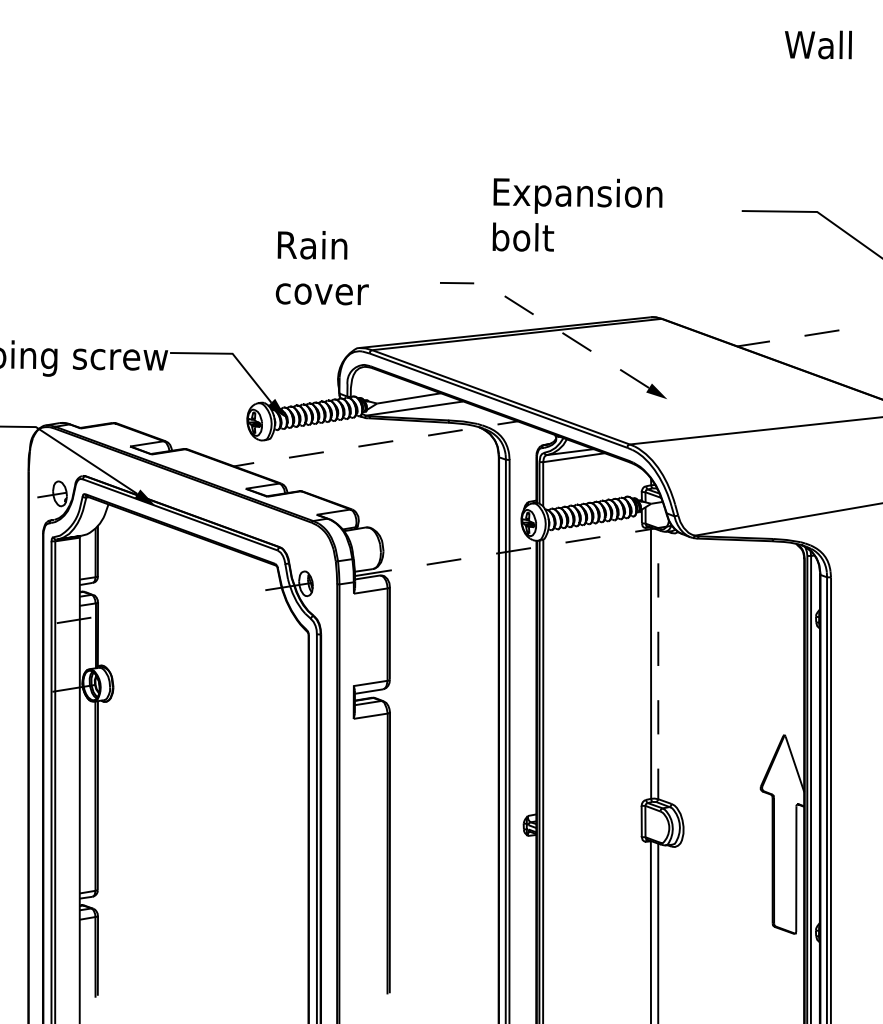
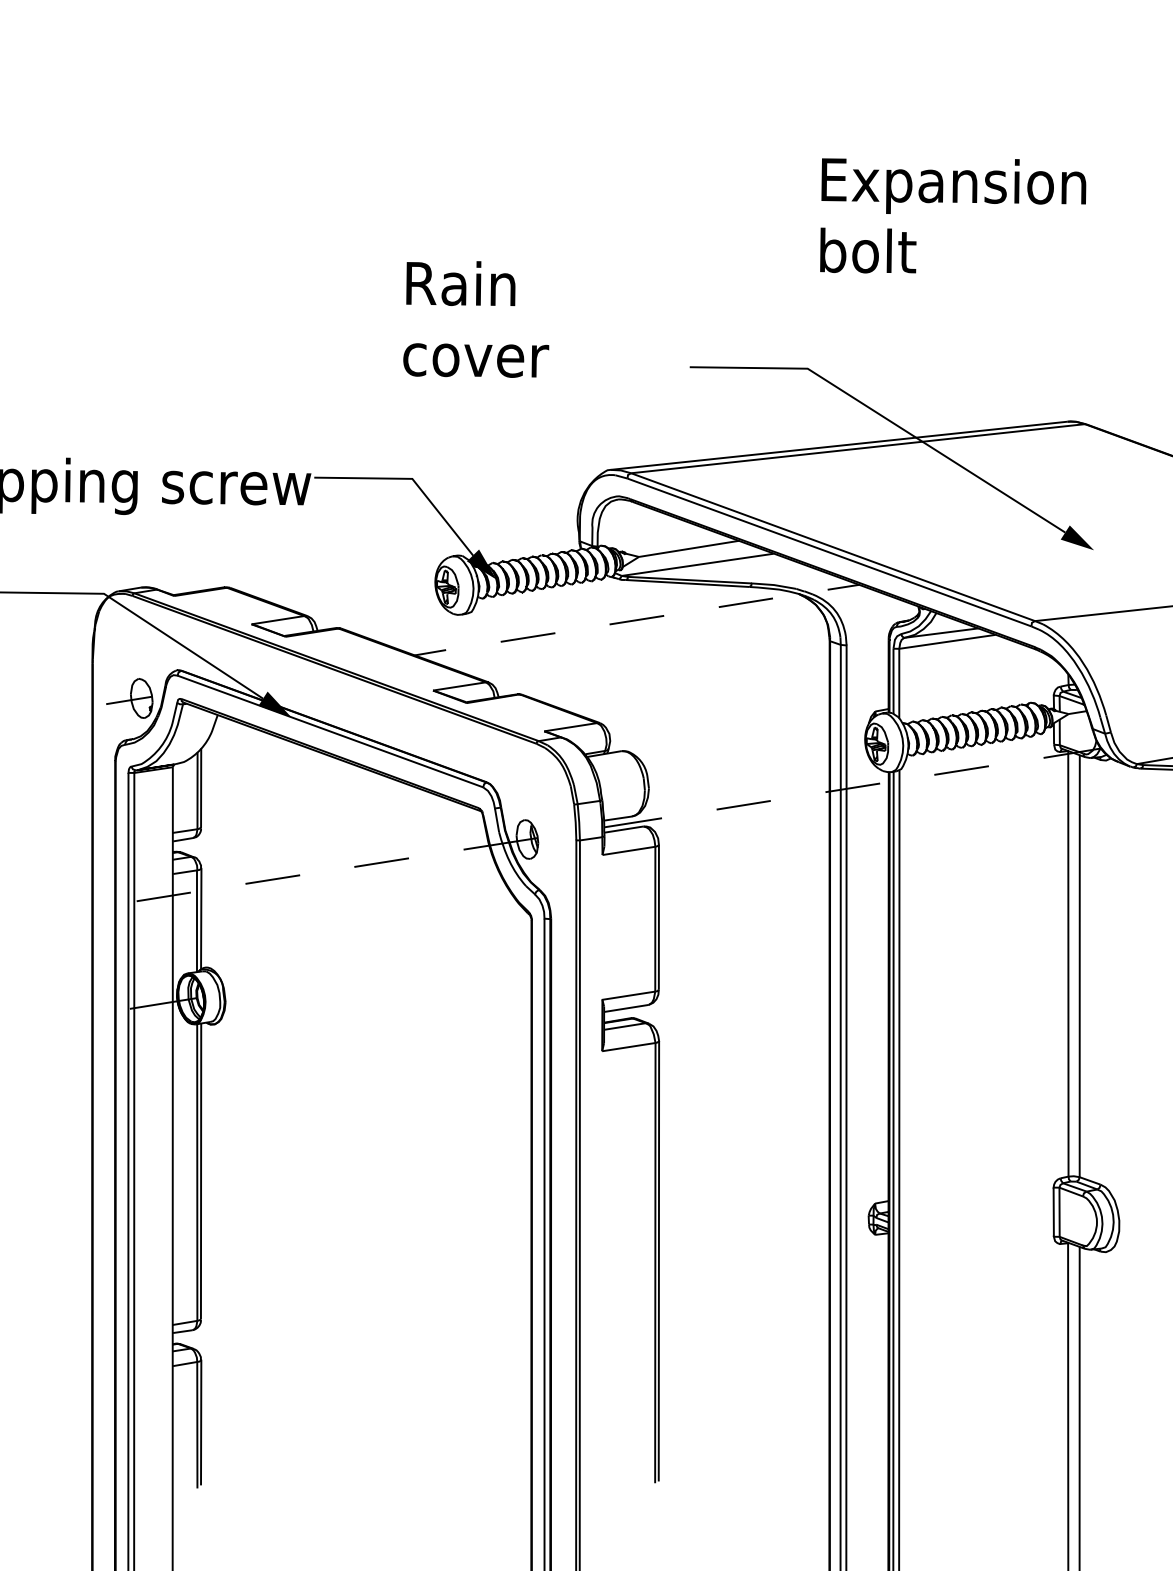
text: (577, 214) -> (953, 215), moved
text: (321, 268) -> (474, 320), moved
line: (534, 315) -> (885, 418), dashed -> solid
line: (212, 598) -> (380, 862), added
line: (143, 608) -> (272, 878), added
line: (658, 667) -> (1080, 970), dashed -> solid

